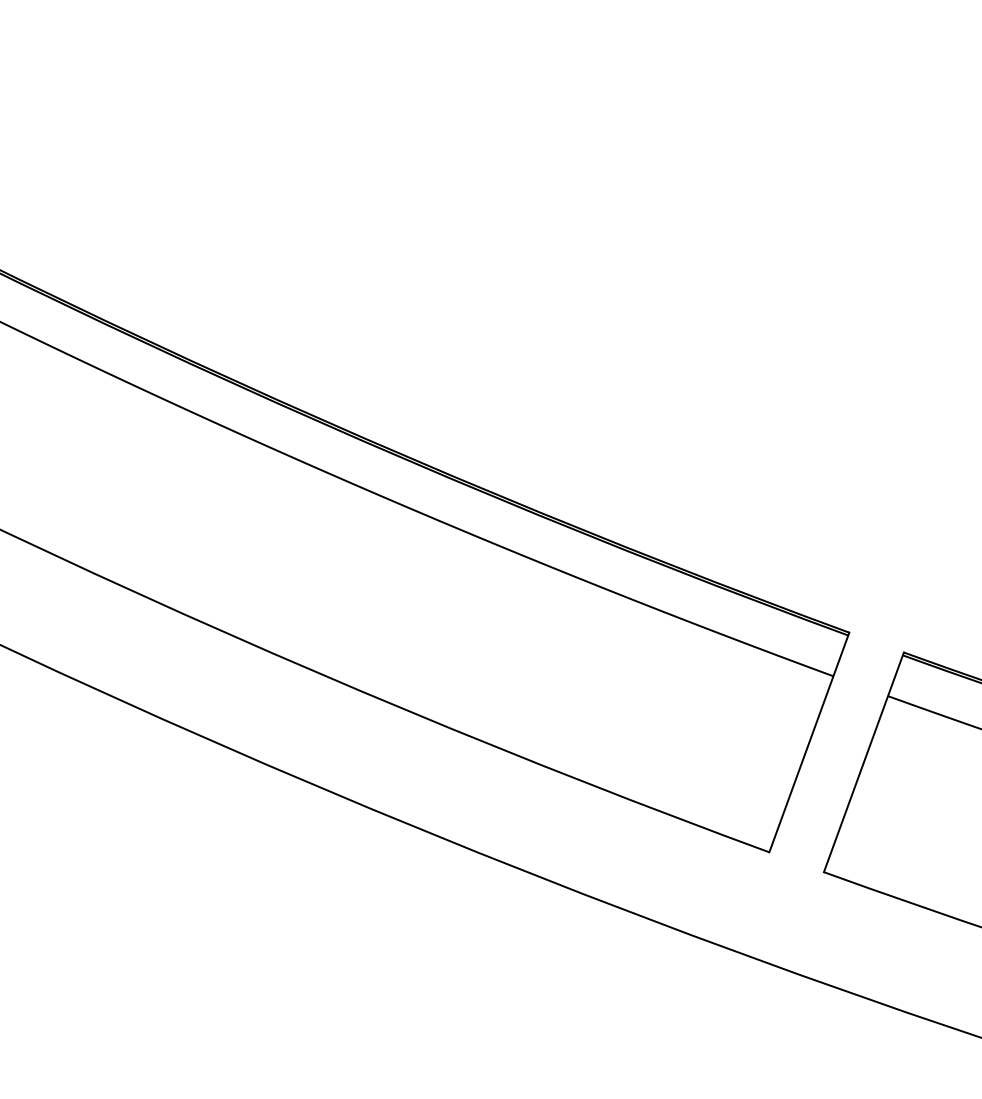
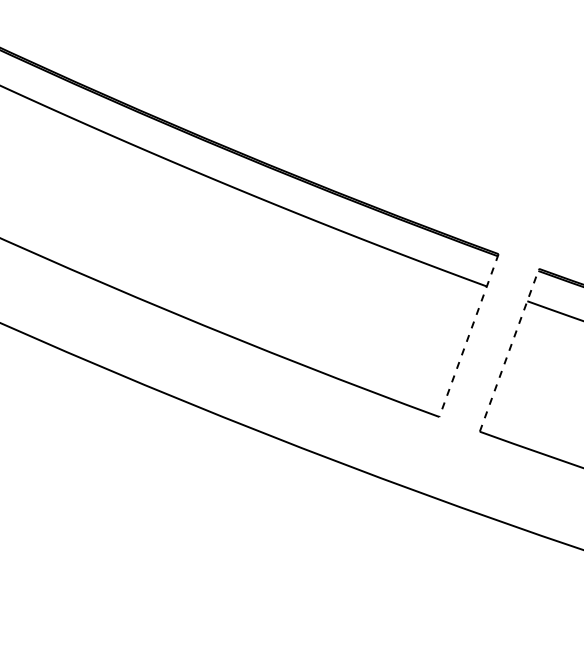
line: (809, 742) -> (469, 335), solid -> dashed
line: (863, 762) -> (509, 350), solid -> dashed

